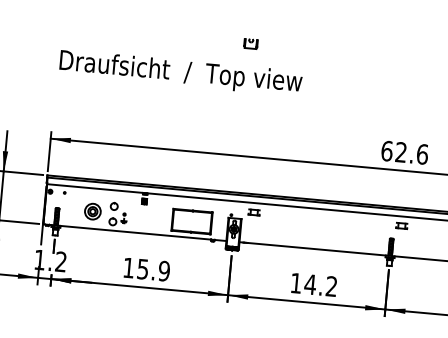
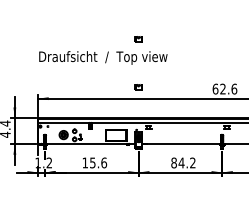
part: (242, 134) -> (138, 87), added
text: (165, 270) -> (104, 162), 15.9 -> 15.6
text: (295, 282) -> (173, 162), 14.2 -> 84.2

